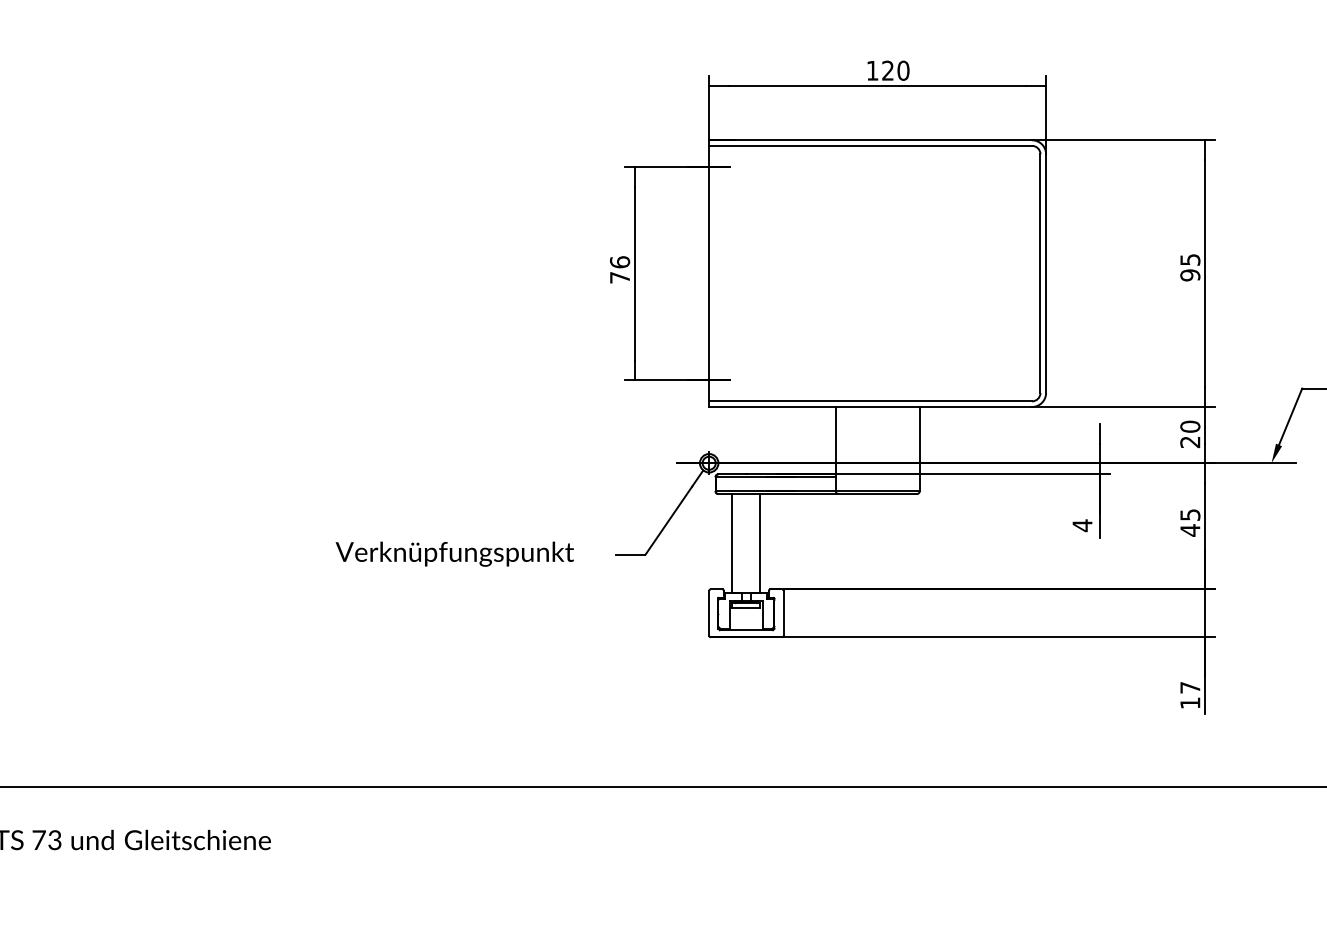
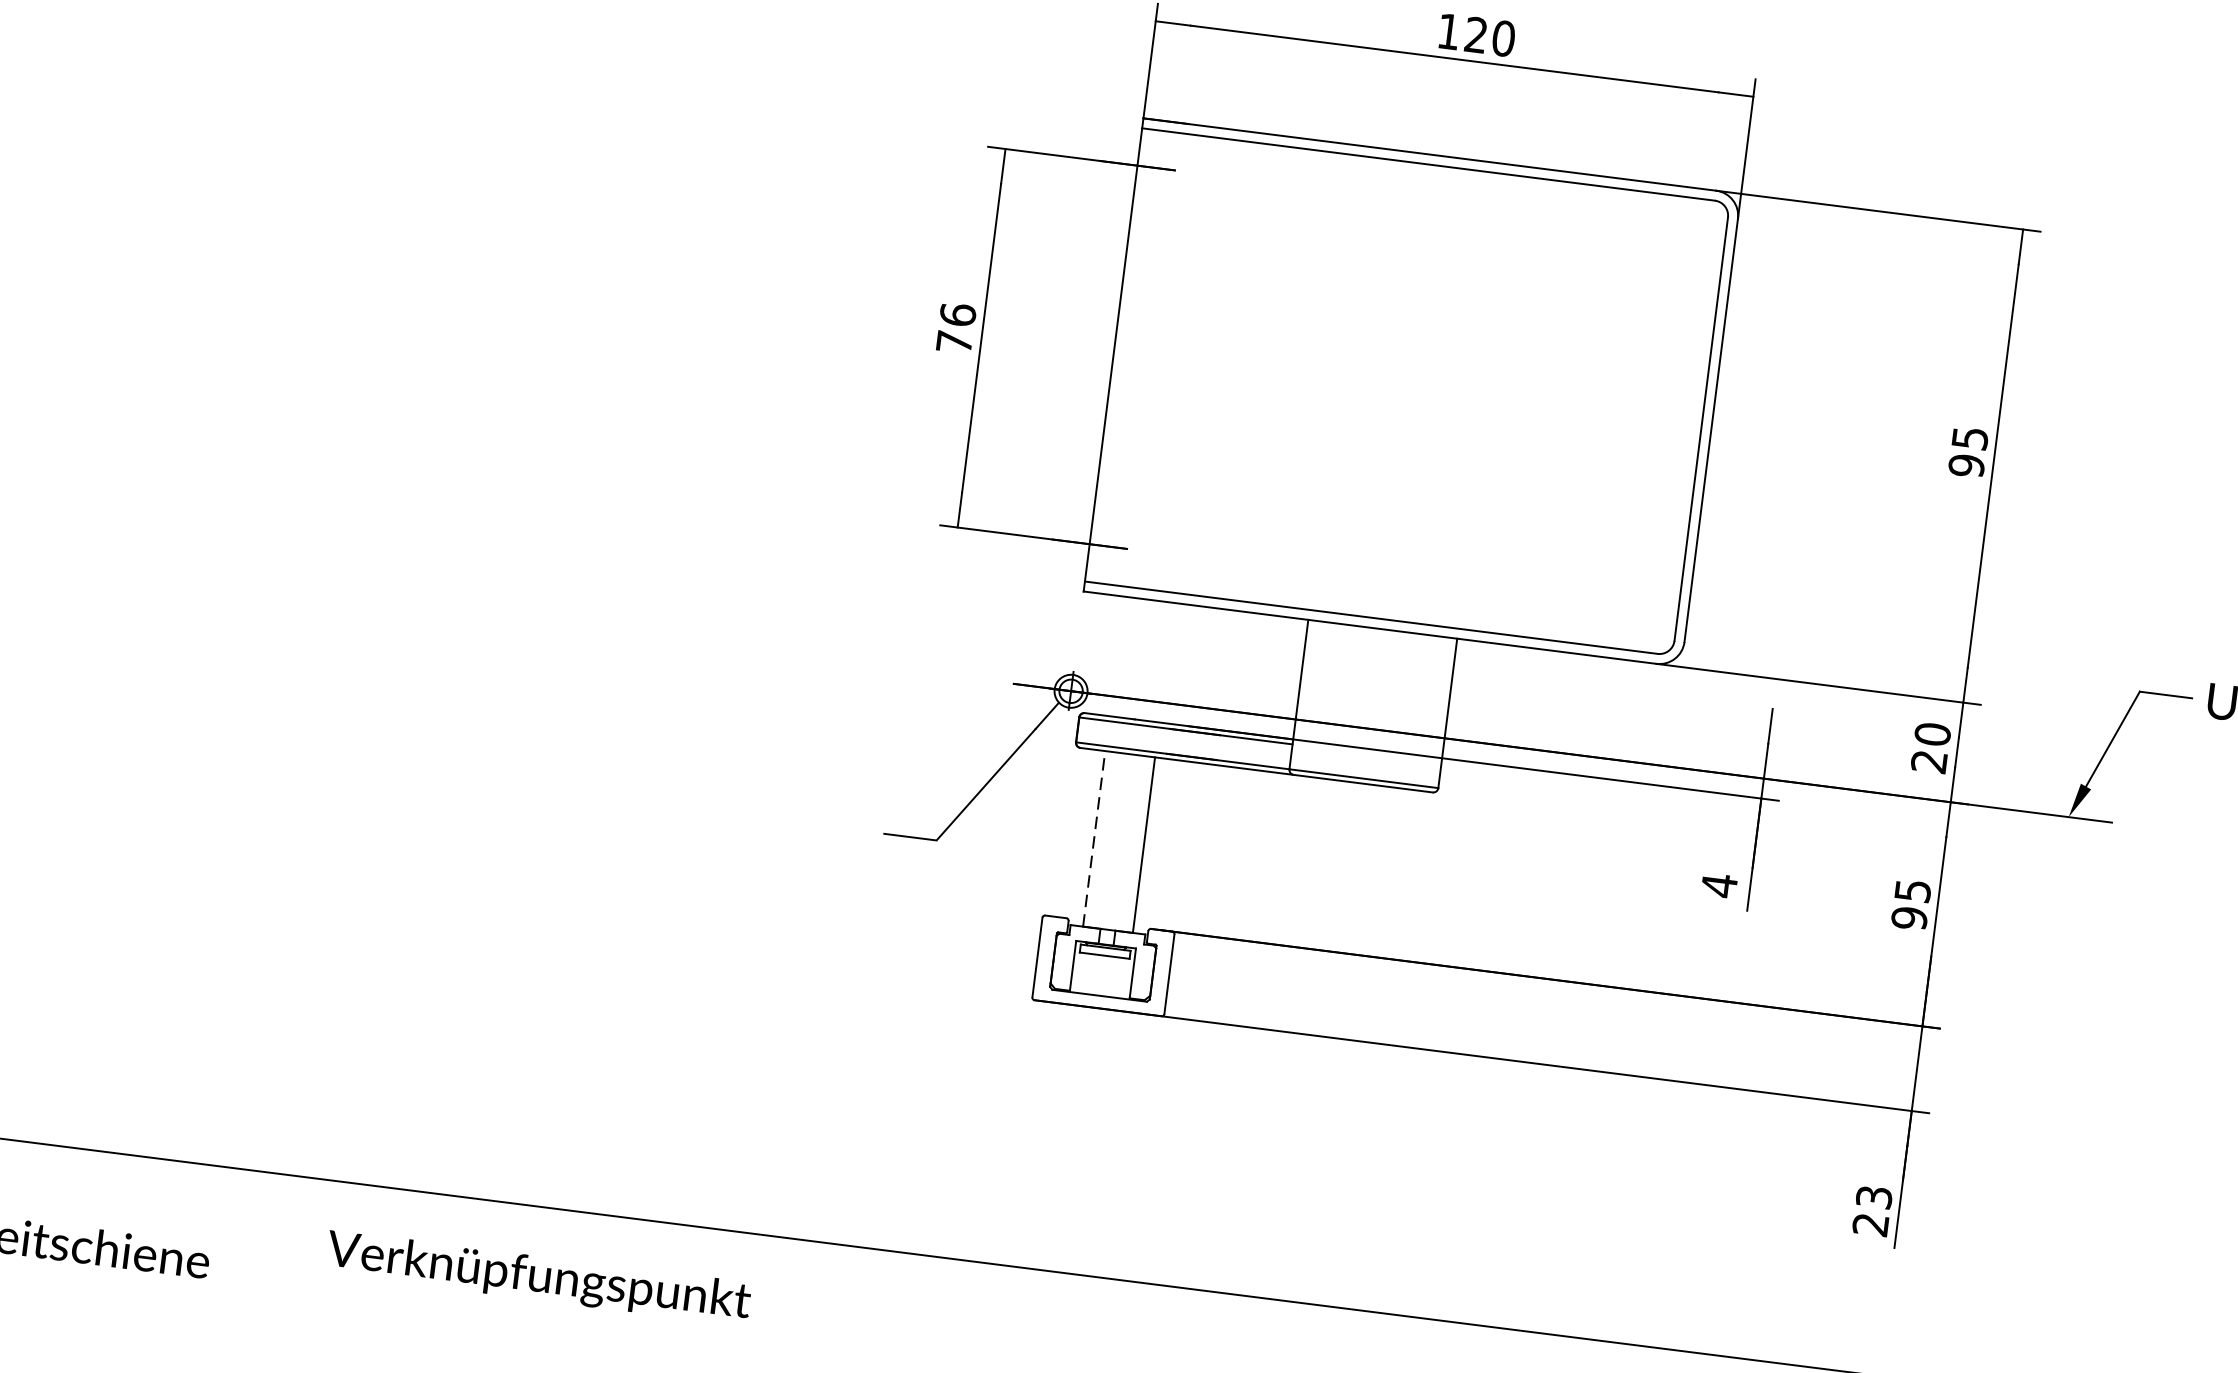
text: (1190, 530) -> (1909, 918), 45 -> 95
line: (732, 543) -> (1094, 838), solid -> dashed
text: (454, 553) -> (538, 1276), moved
text: (1190, 695) -> (1872, 1211), 17 -> 23

